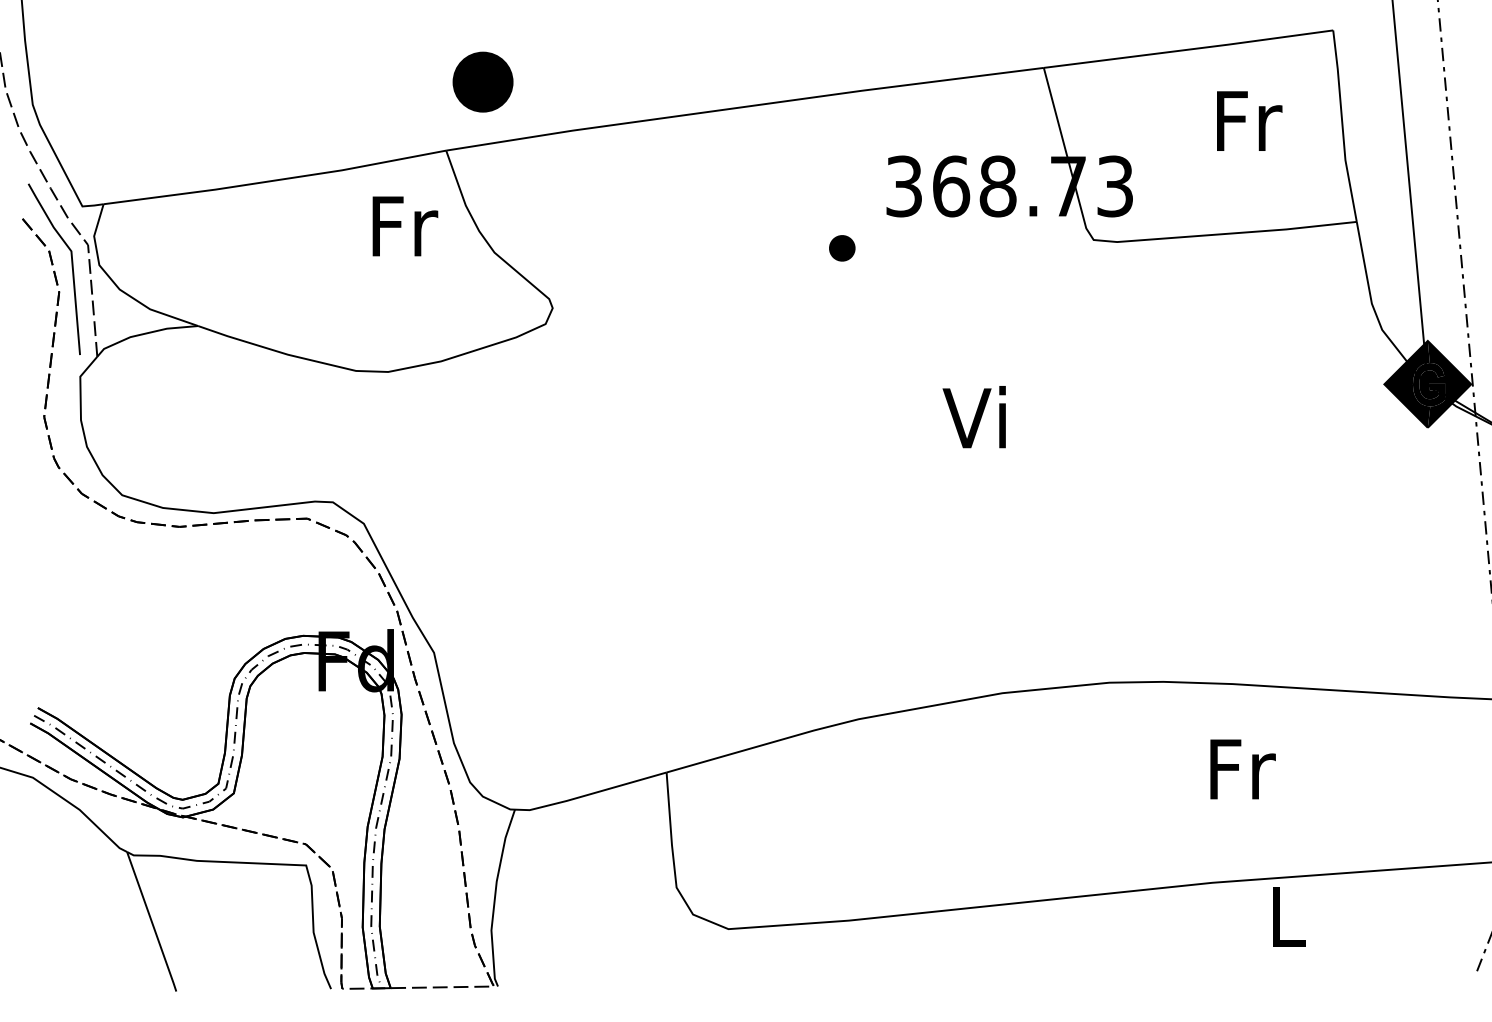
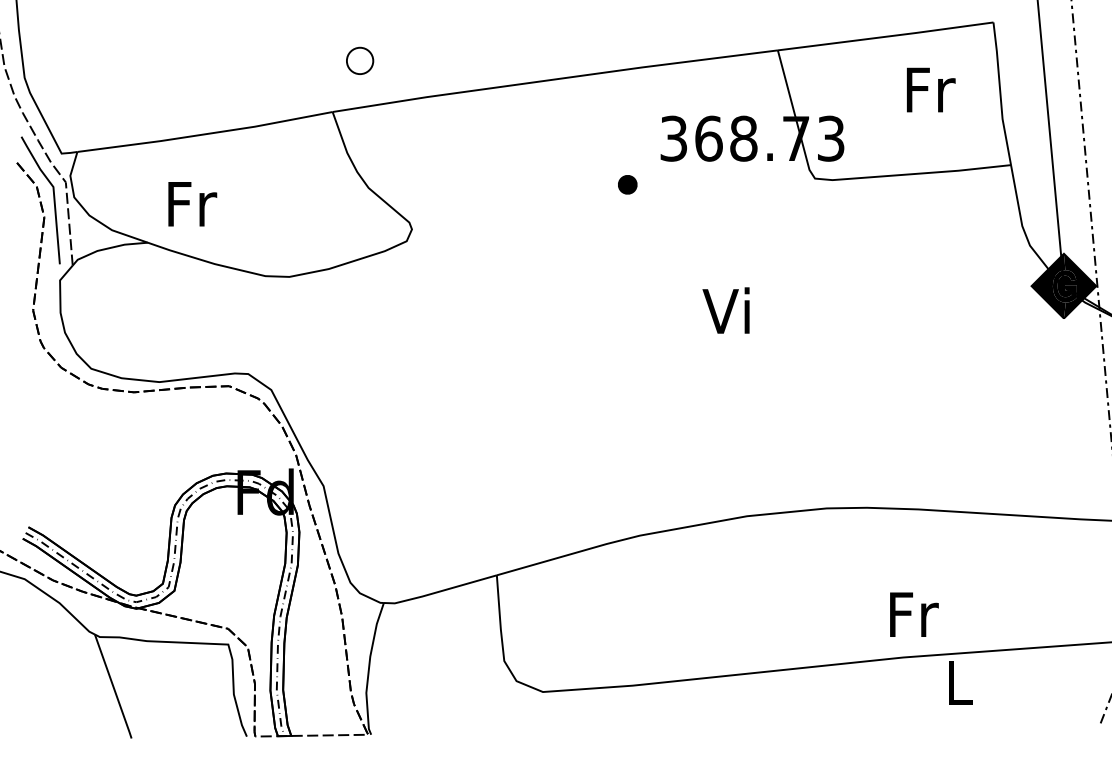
part: (482, 81) -> (359, 60), size x0.6
text: (405, 226) -> (192, 204), moved
text: (1242, 769) -> (913, 614), moved

